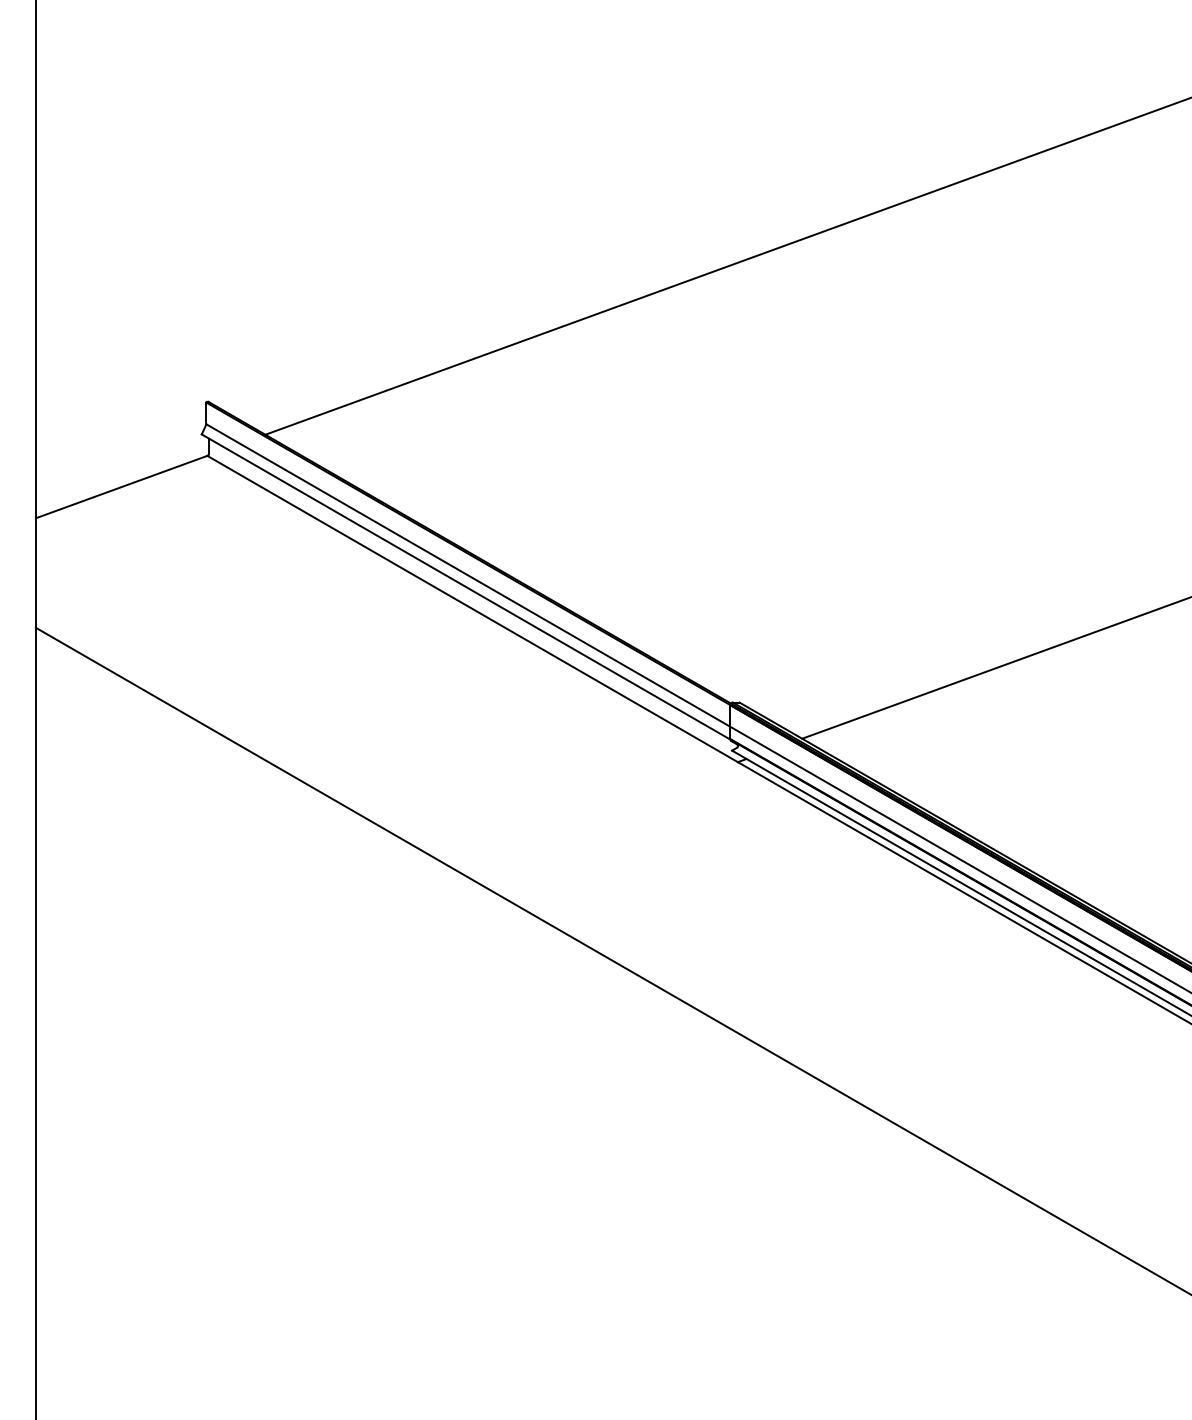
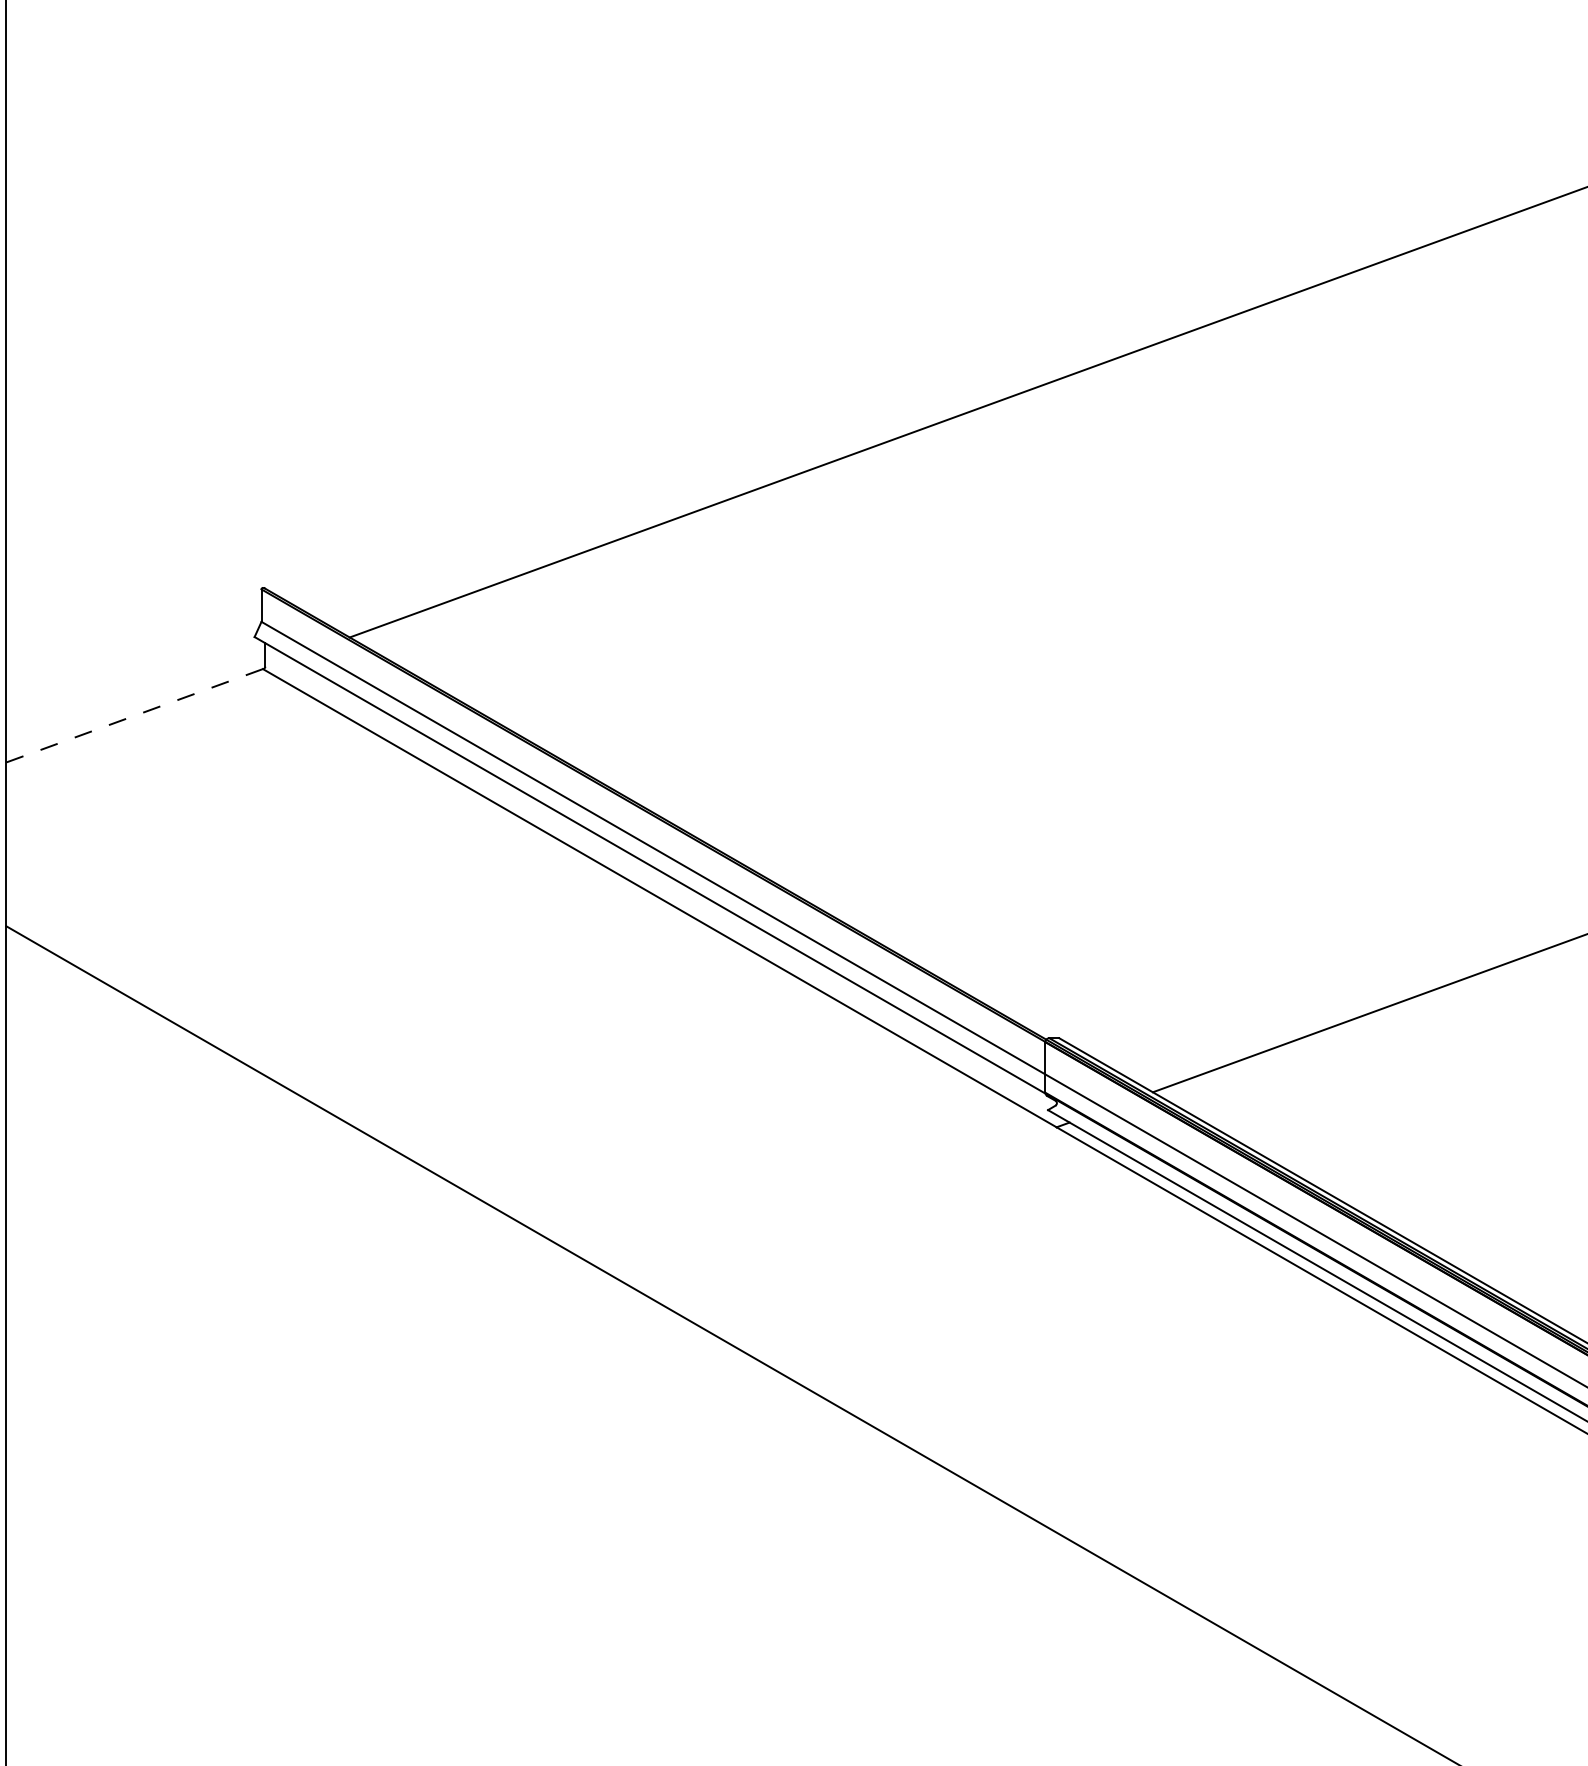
line: (122, 486) -> (135, 714), solid -> dashed

